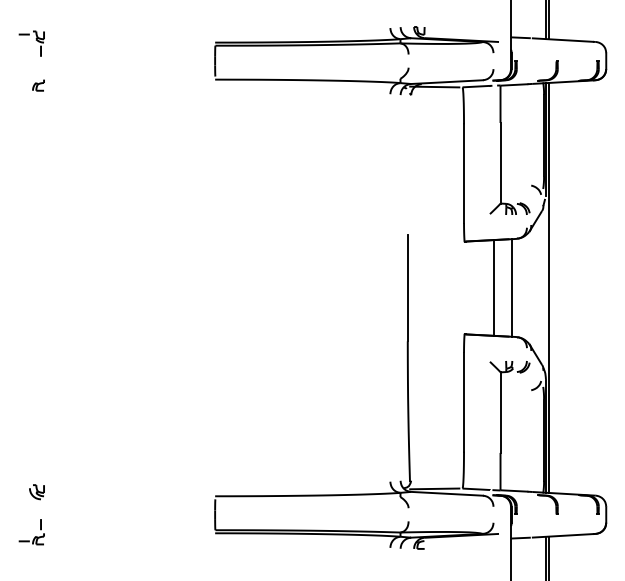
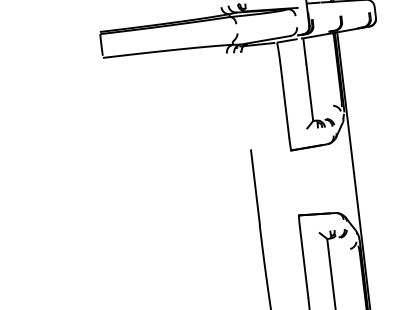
line: (493, 287) -> (315, 180), removed
line: (512, 287) -> (328, 178), removed

